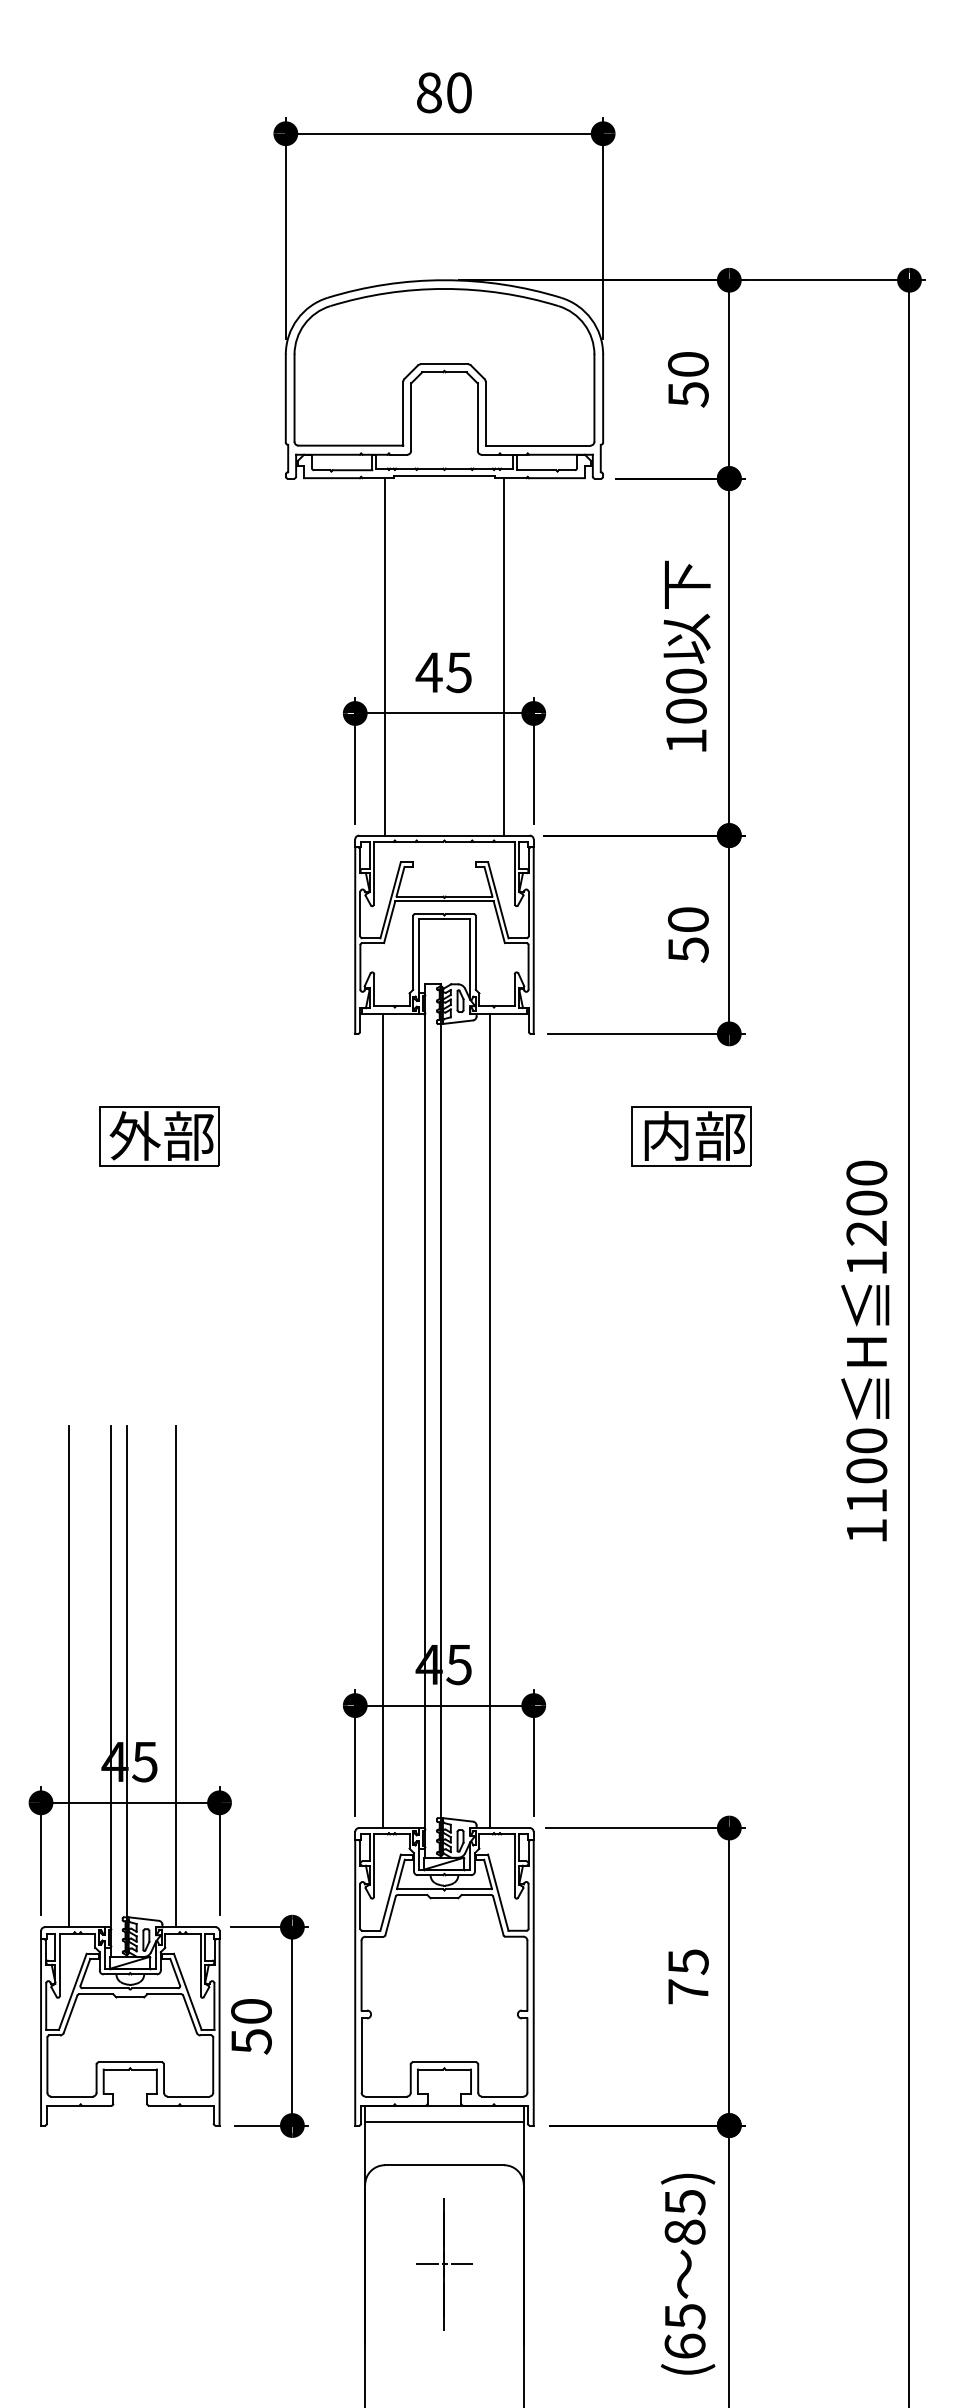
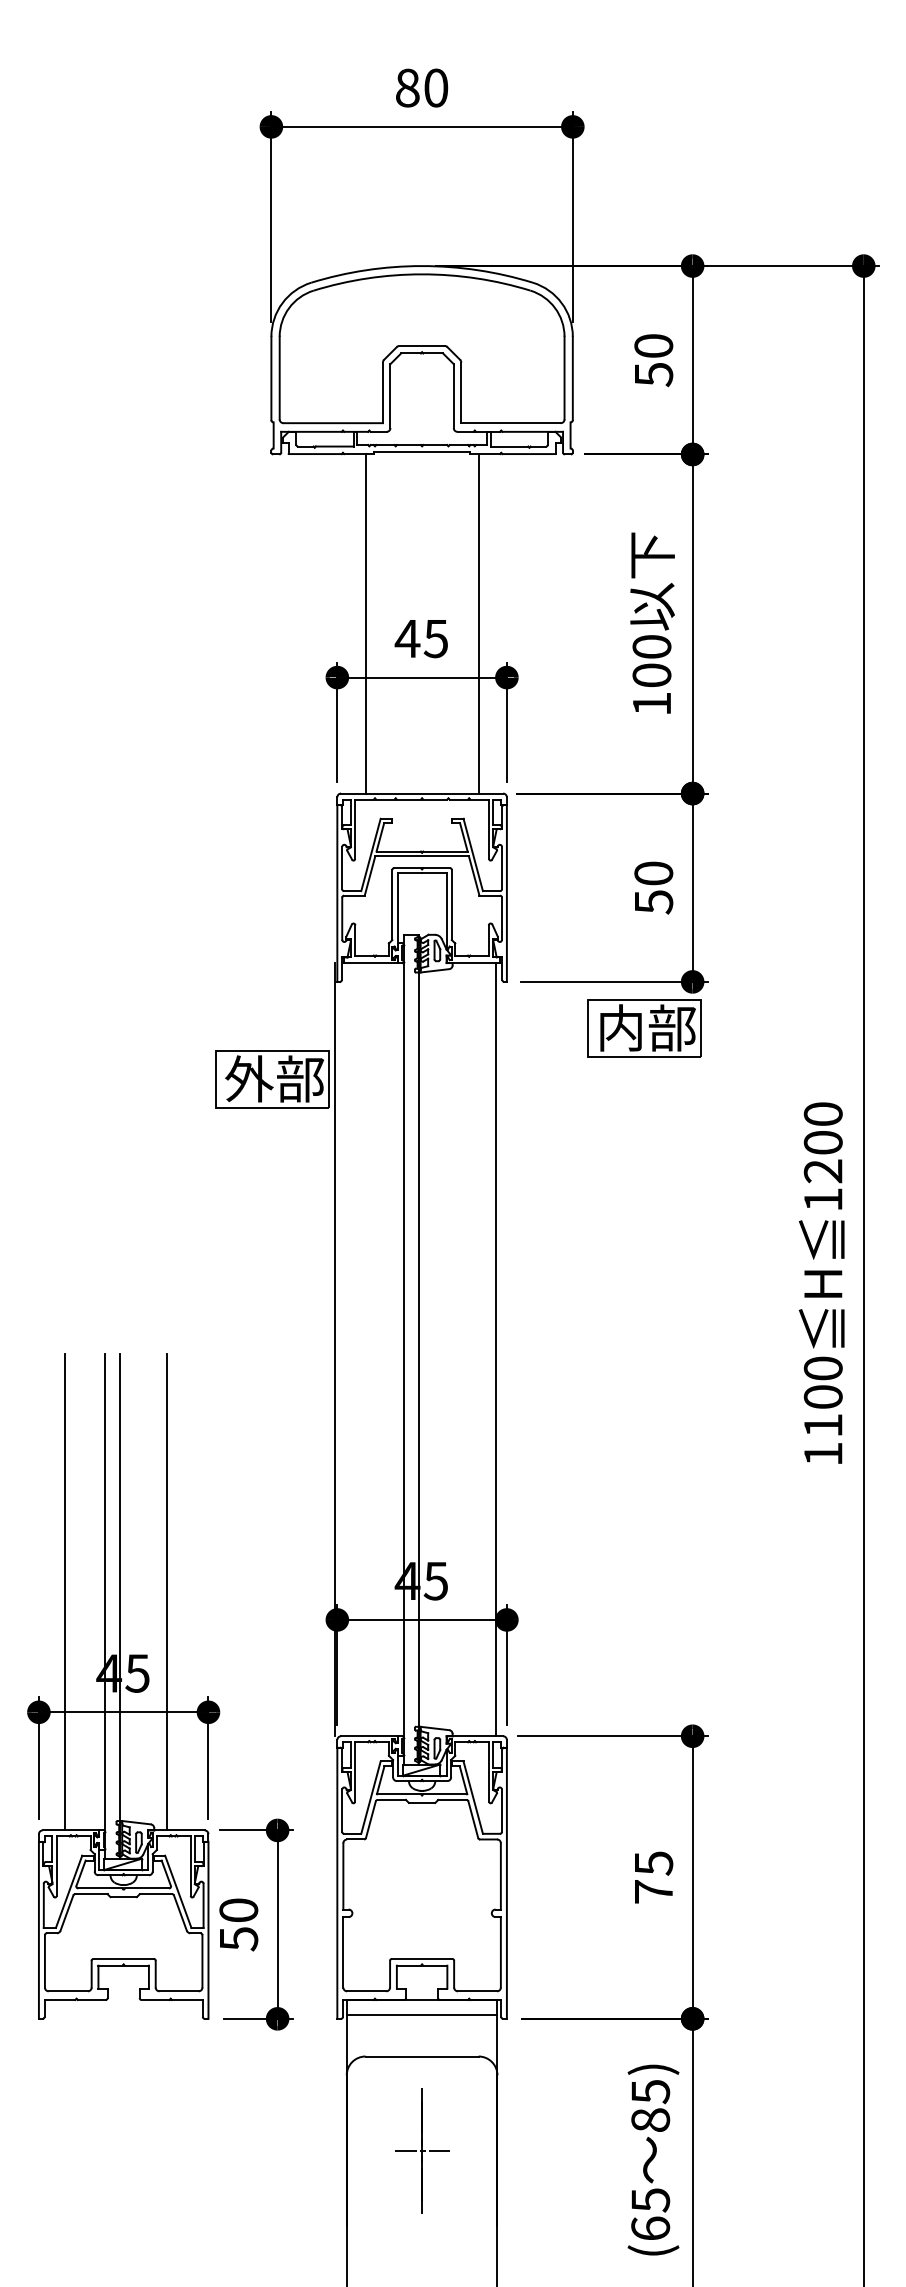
part: (159, 1136) -> (272, 1079), moved
part: (691, 1136) -> (644, 1028), moved
line: (382, 1420) -> (334, 1349), moved
line: (490, 1420) -> (496, 1349), moved

